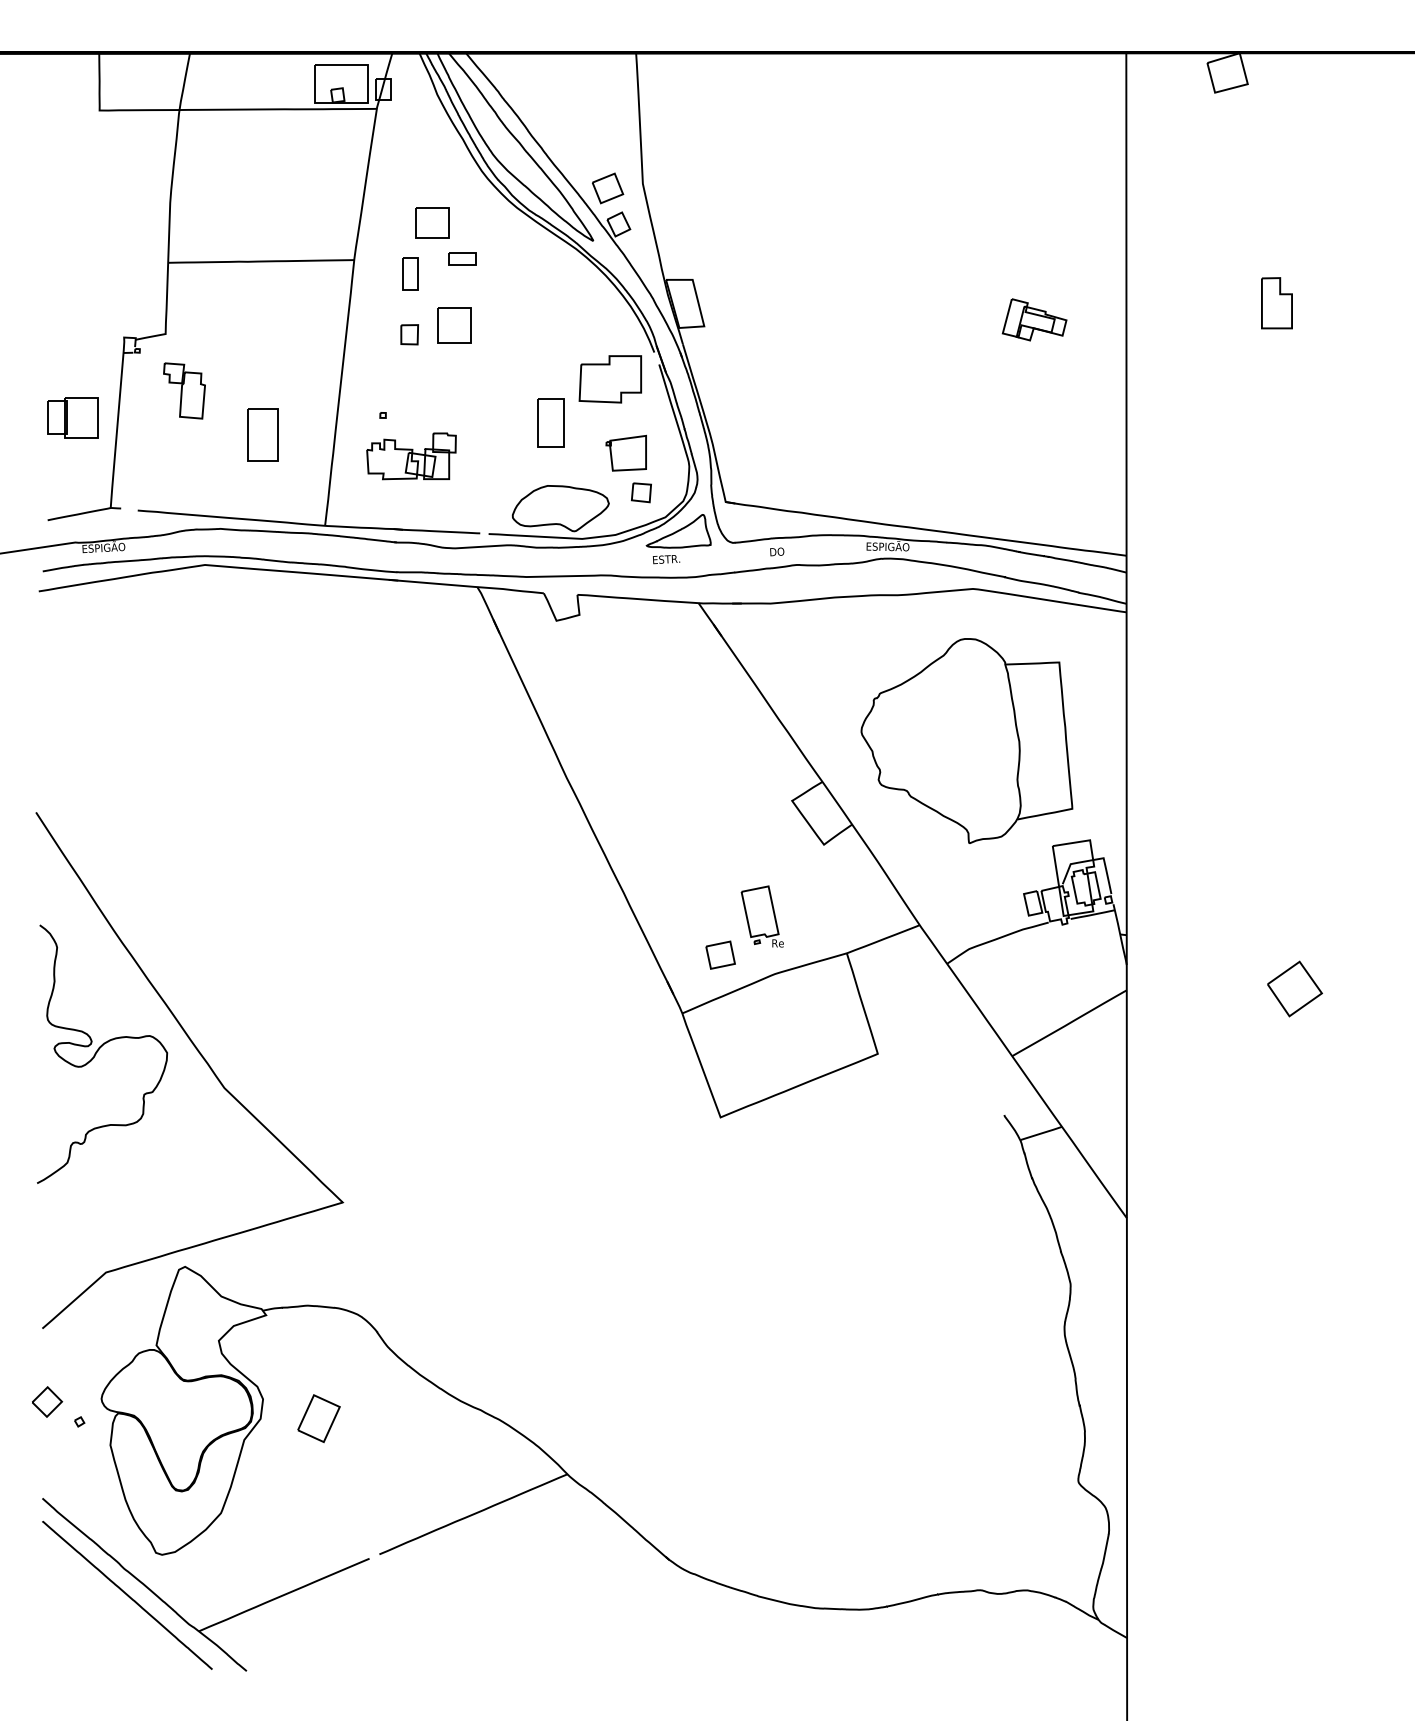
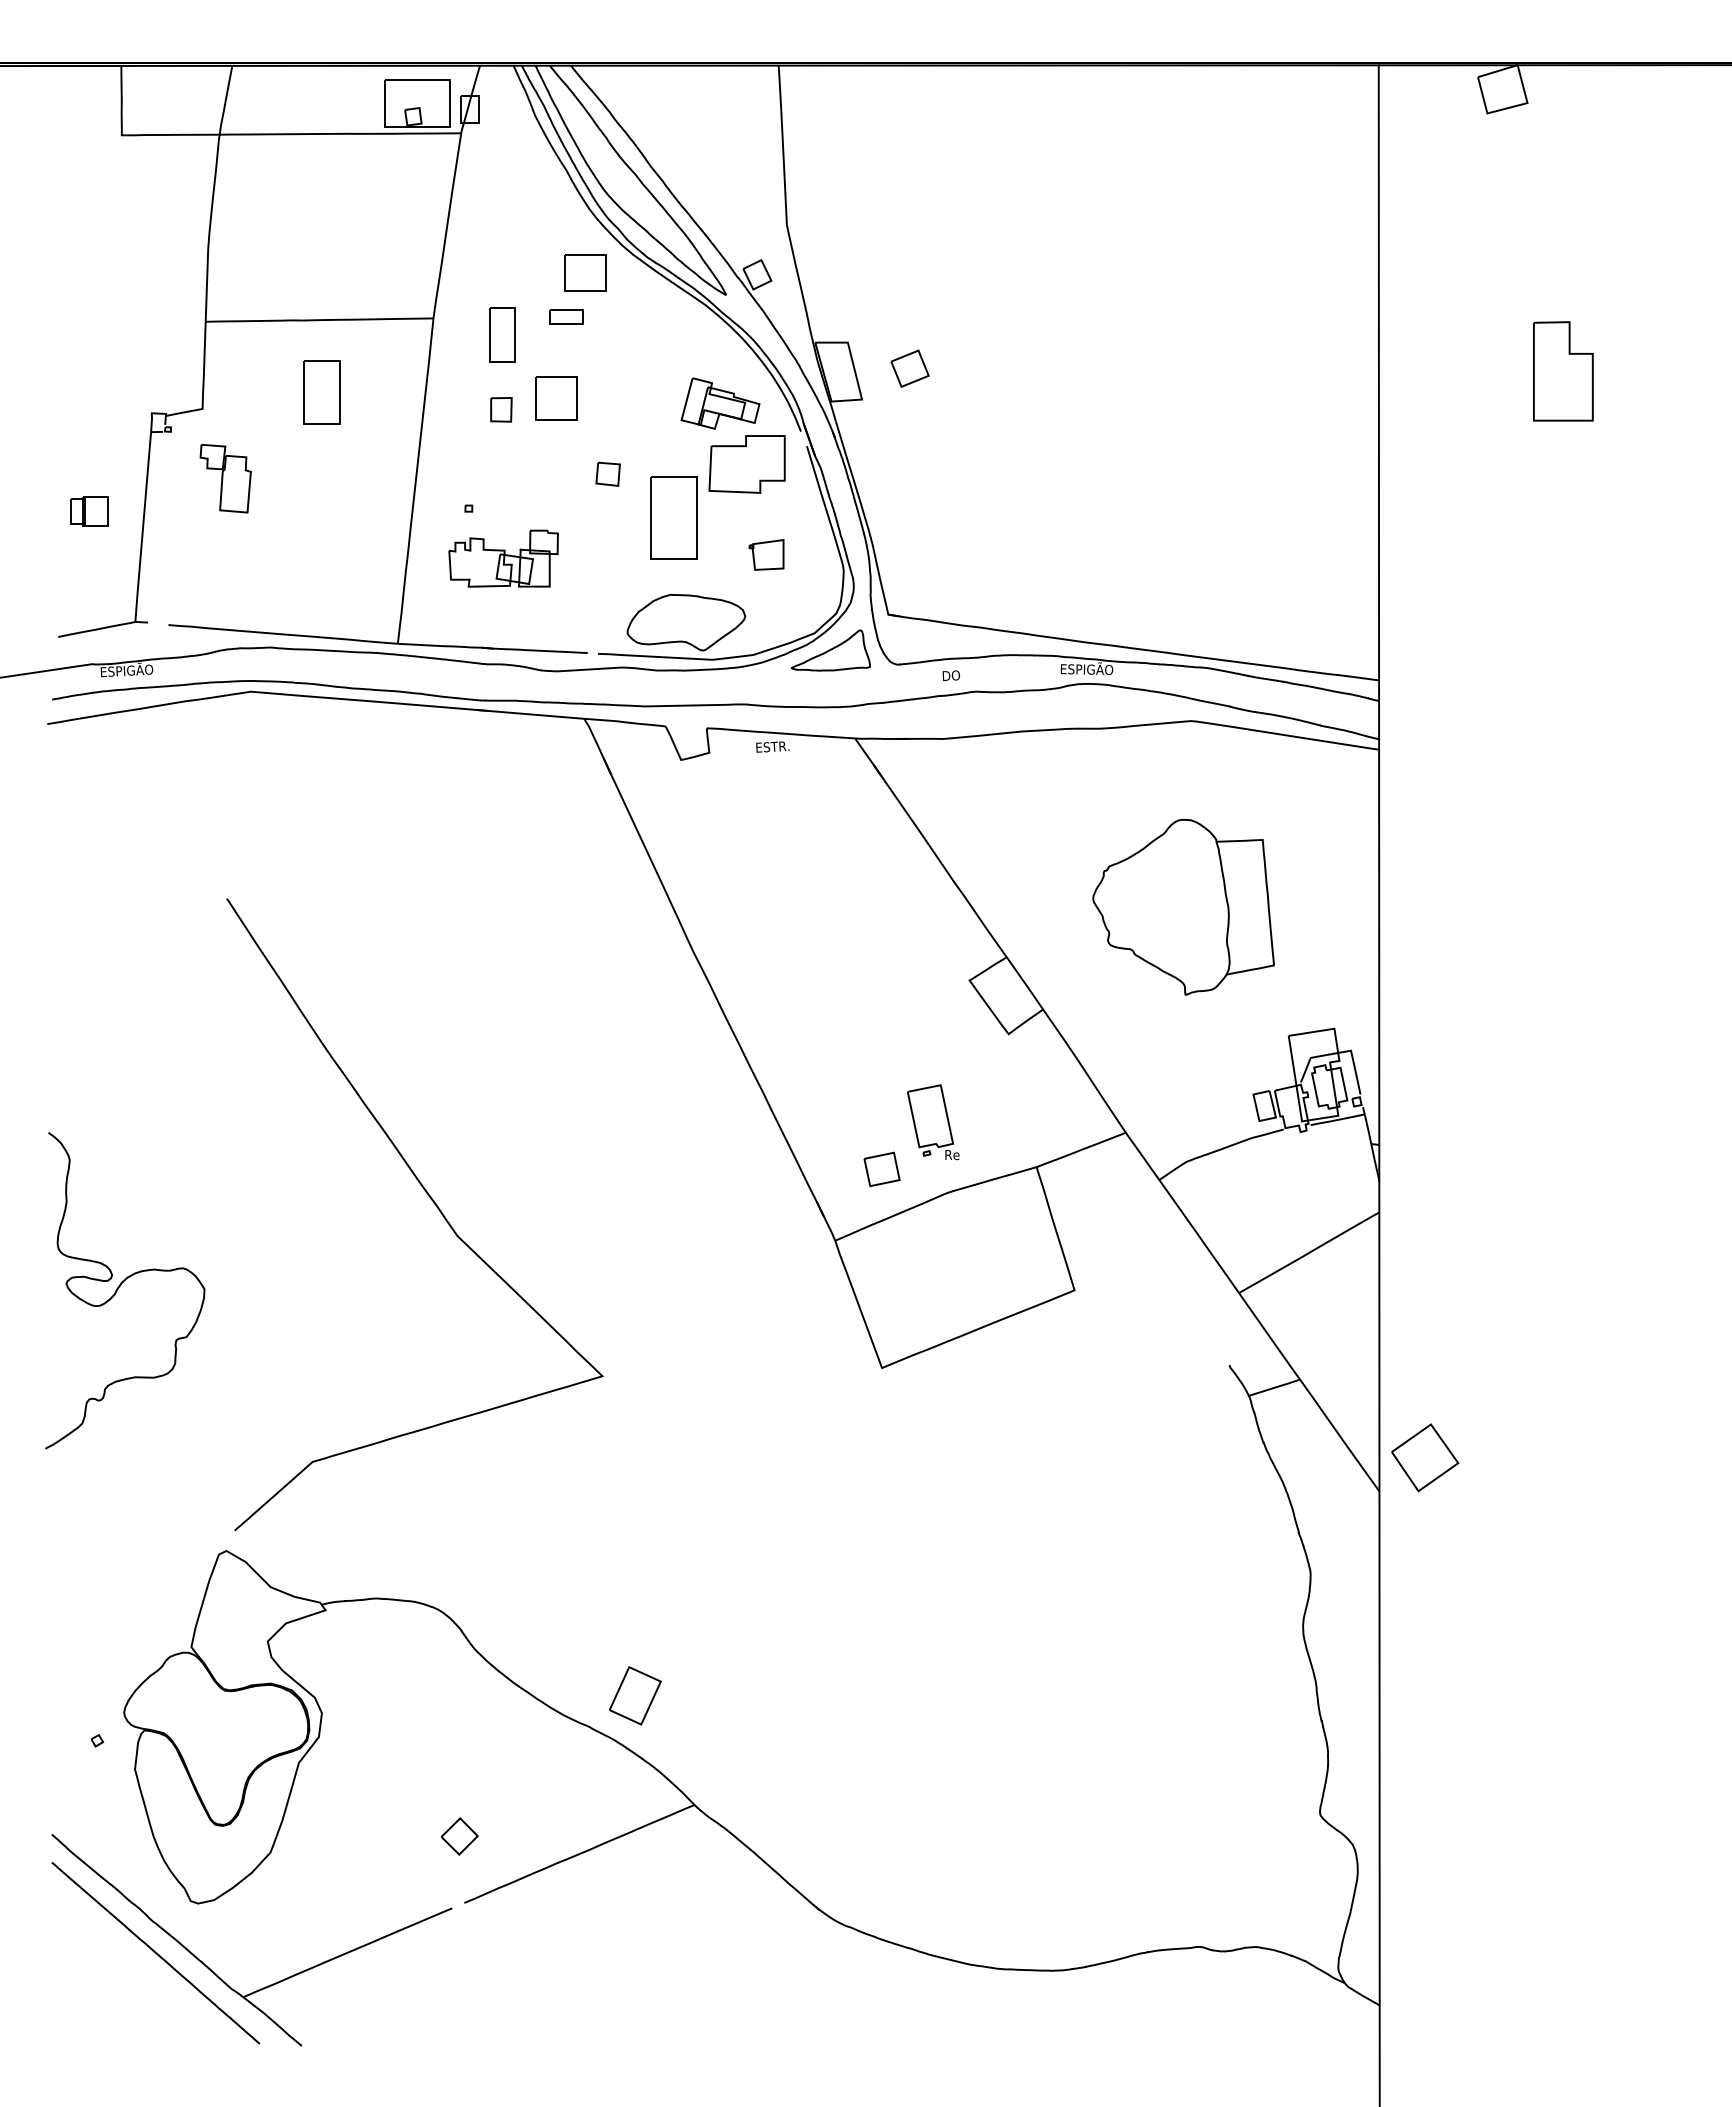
part: (607, 188) -> (909, 368), moved
part: (432, 222) -> (585, 272), moved
part: (409, 273) -> (501, 334), size x1.4
part: (1276, 302) -> (1562, 370), size x1.6
part: (1034, 319) -> (720, 403), moved
part: (73, 417) -> (89, 511), size x0.6
part: (551, 423) -> (674, 518), size x1.4
part: (262, 434) -> (321, 392), moved
part: (626, 452) -> (766, 554), size x0.7
part: (640, 492) -> (607, 473), moved
text: (666, 559) -> (772, 746), moved
part: (966, 741) -> (1183, 907), size x0.7
part: (1295, 988) -> (1425, 1457), moved
curve: (202, 1058) -> (430, 1199), moved
part: (47, 1402) -> (459, 1836), moved
part: (319, 1418) -> (635, 1695), moved

